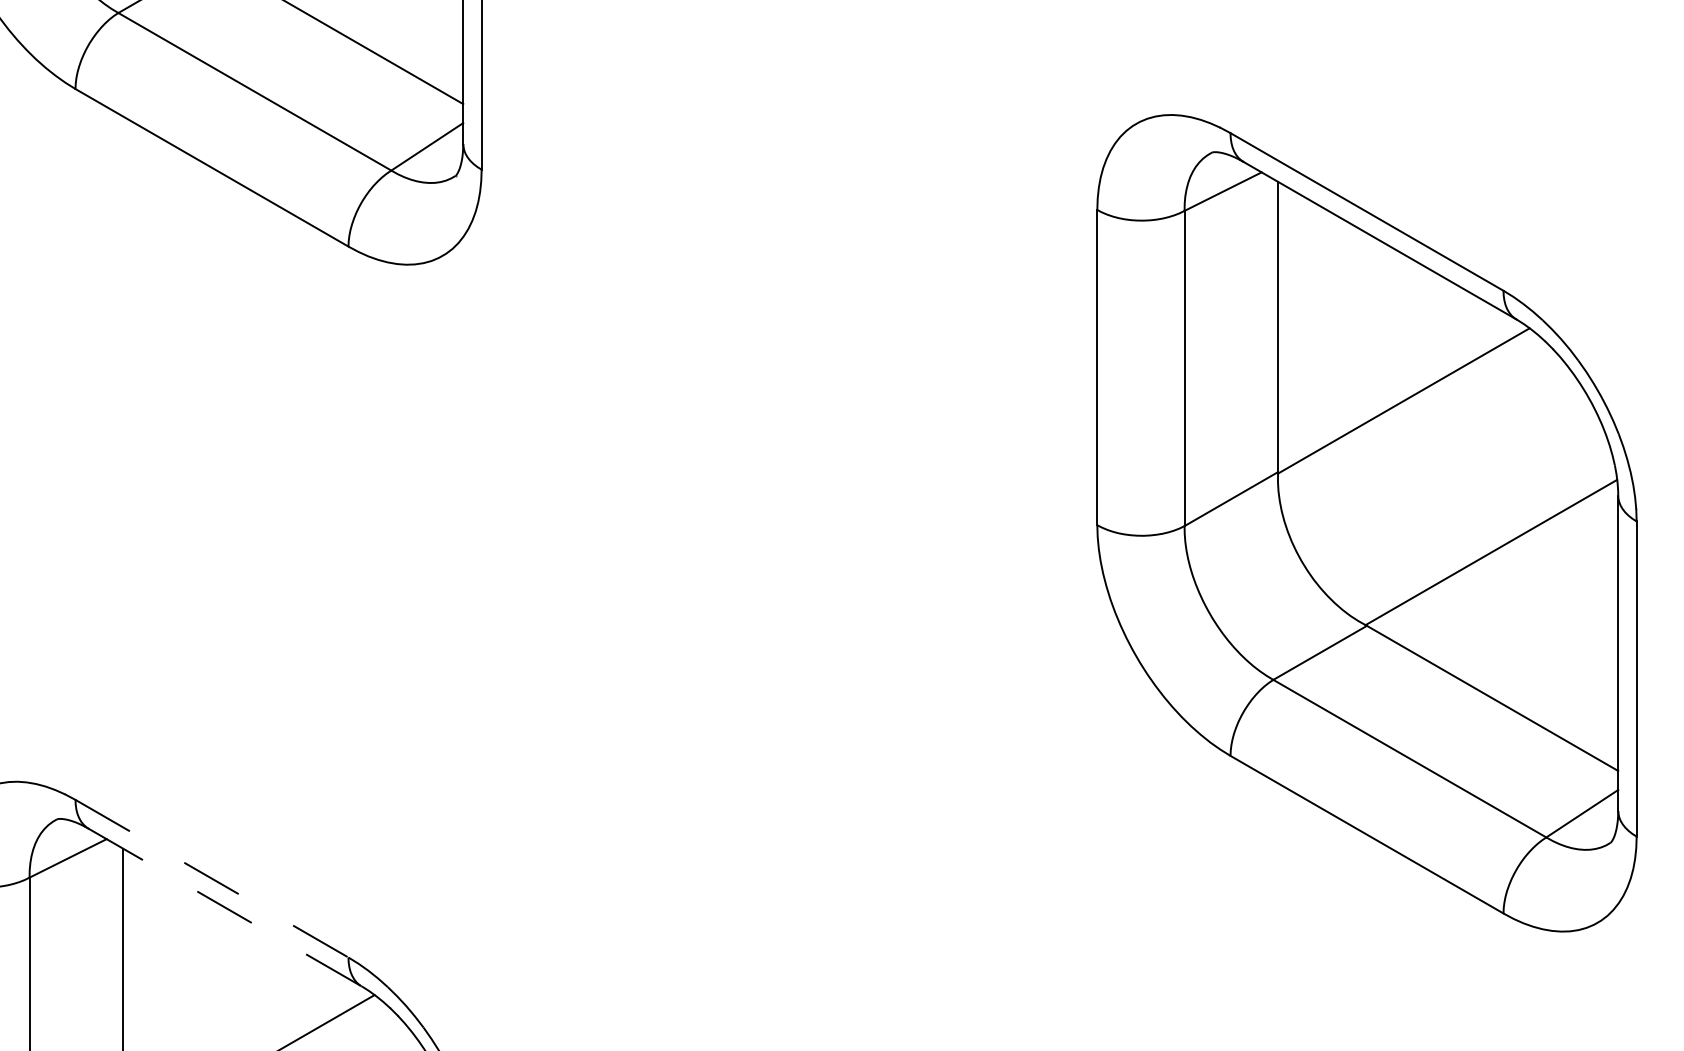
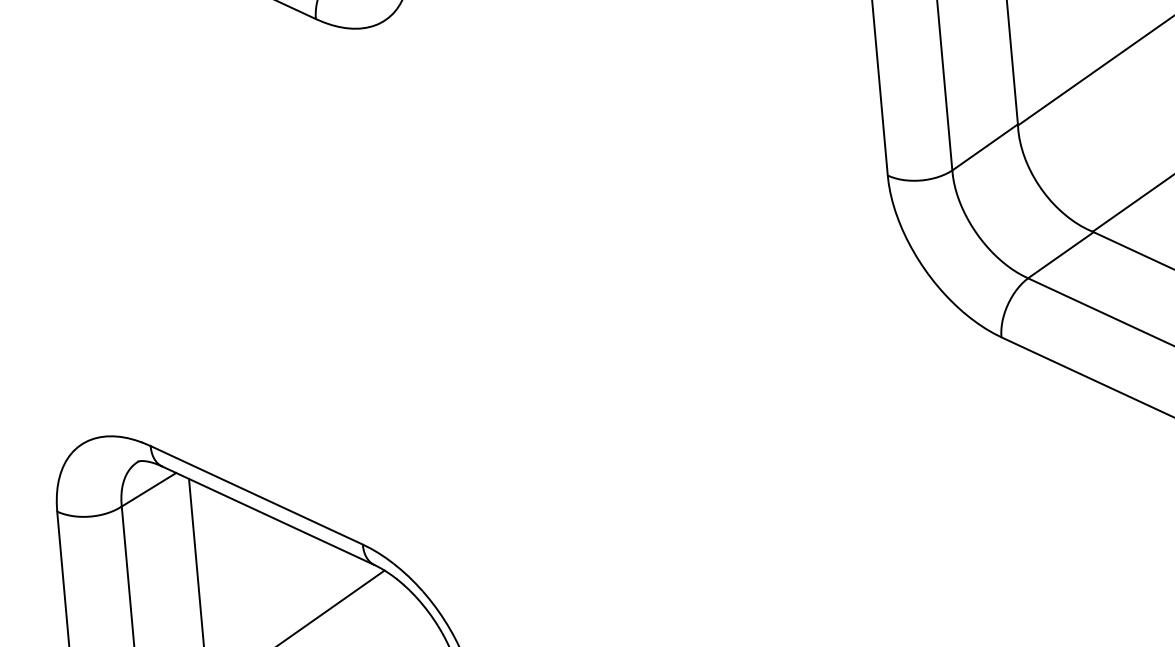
line: (211, 878) -> (256, 495), dashed -> solid
line: (224, 907) -> (267, 515), dashed -> solid

